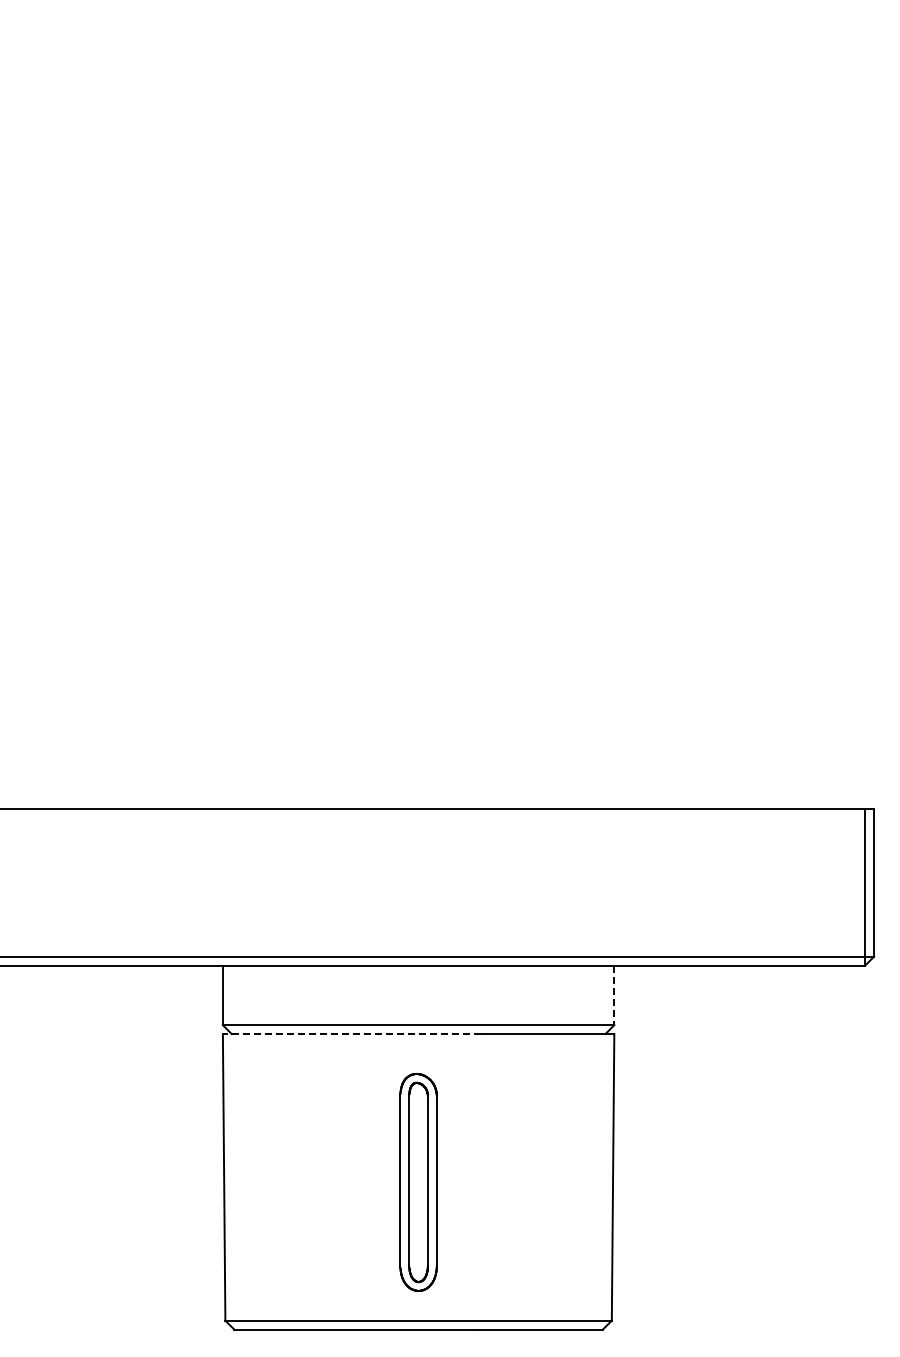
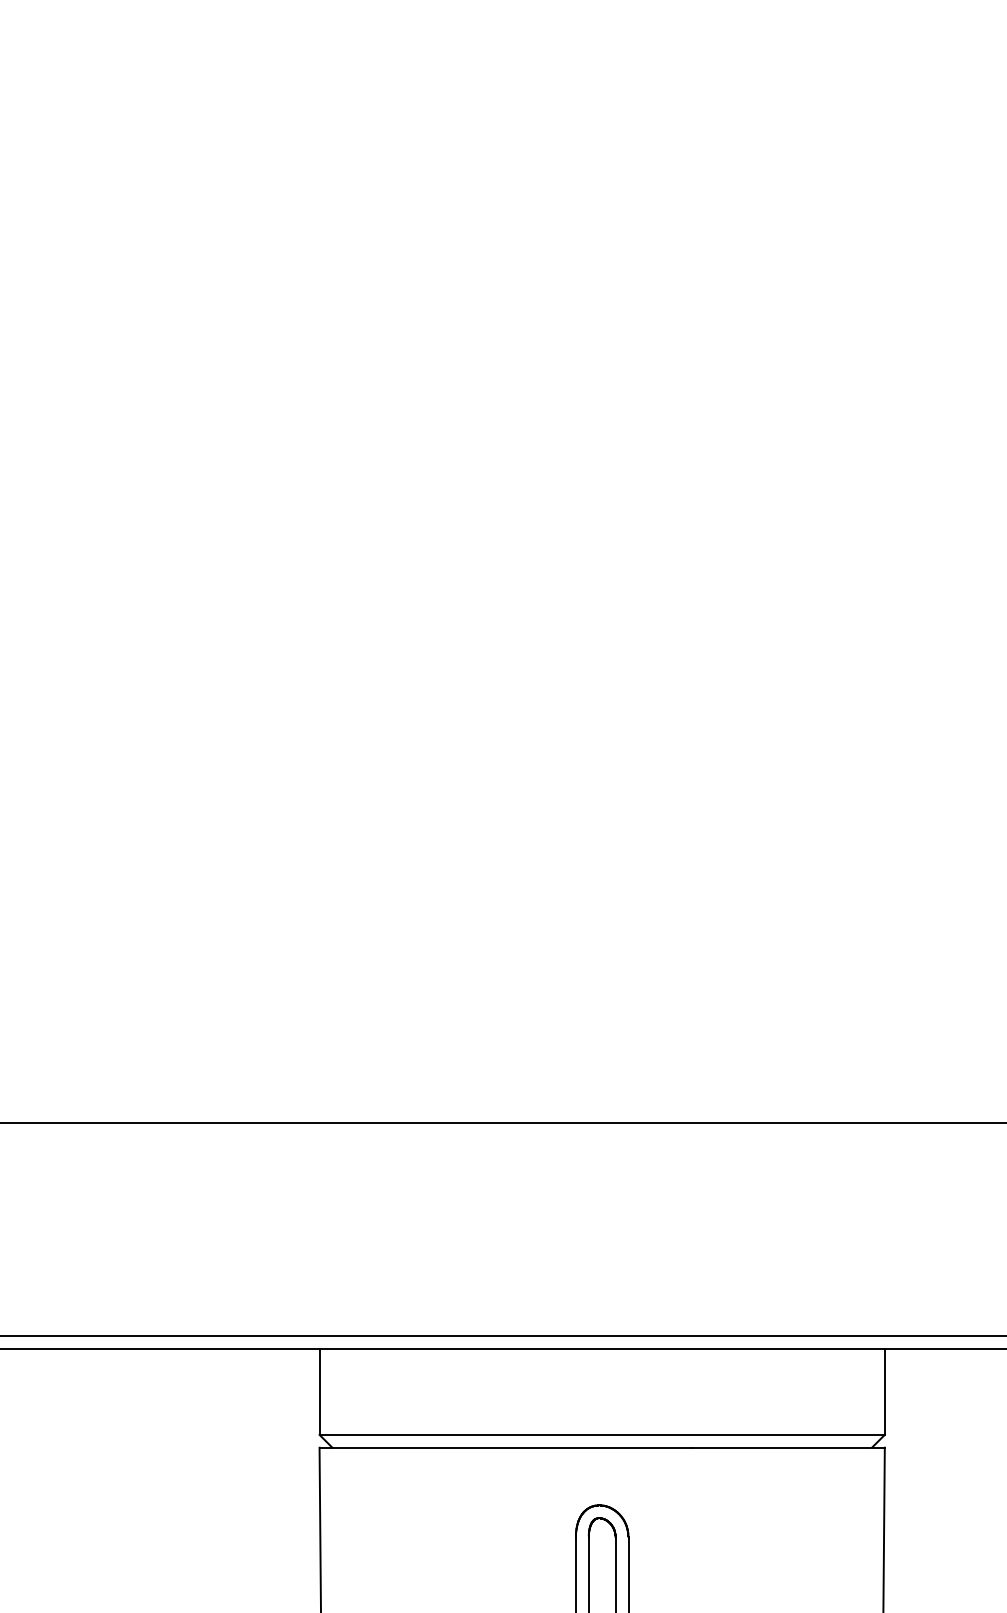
line: (614, 995) -> (885, 1391), dashed -> solid
line: (351, 1034) -> (505, 1448), dashed -> solid

